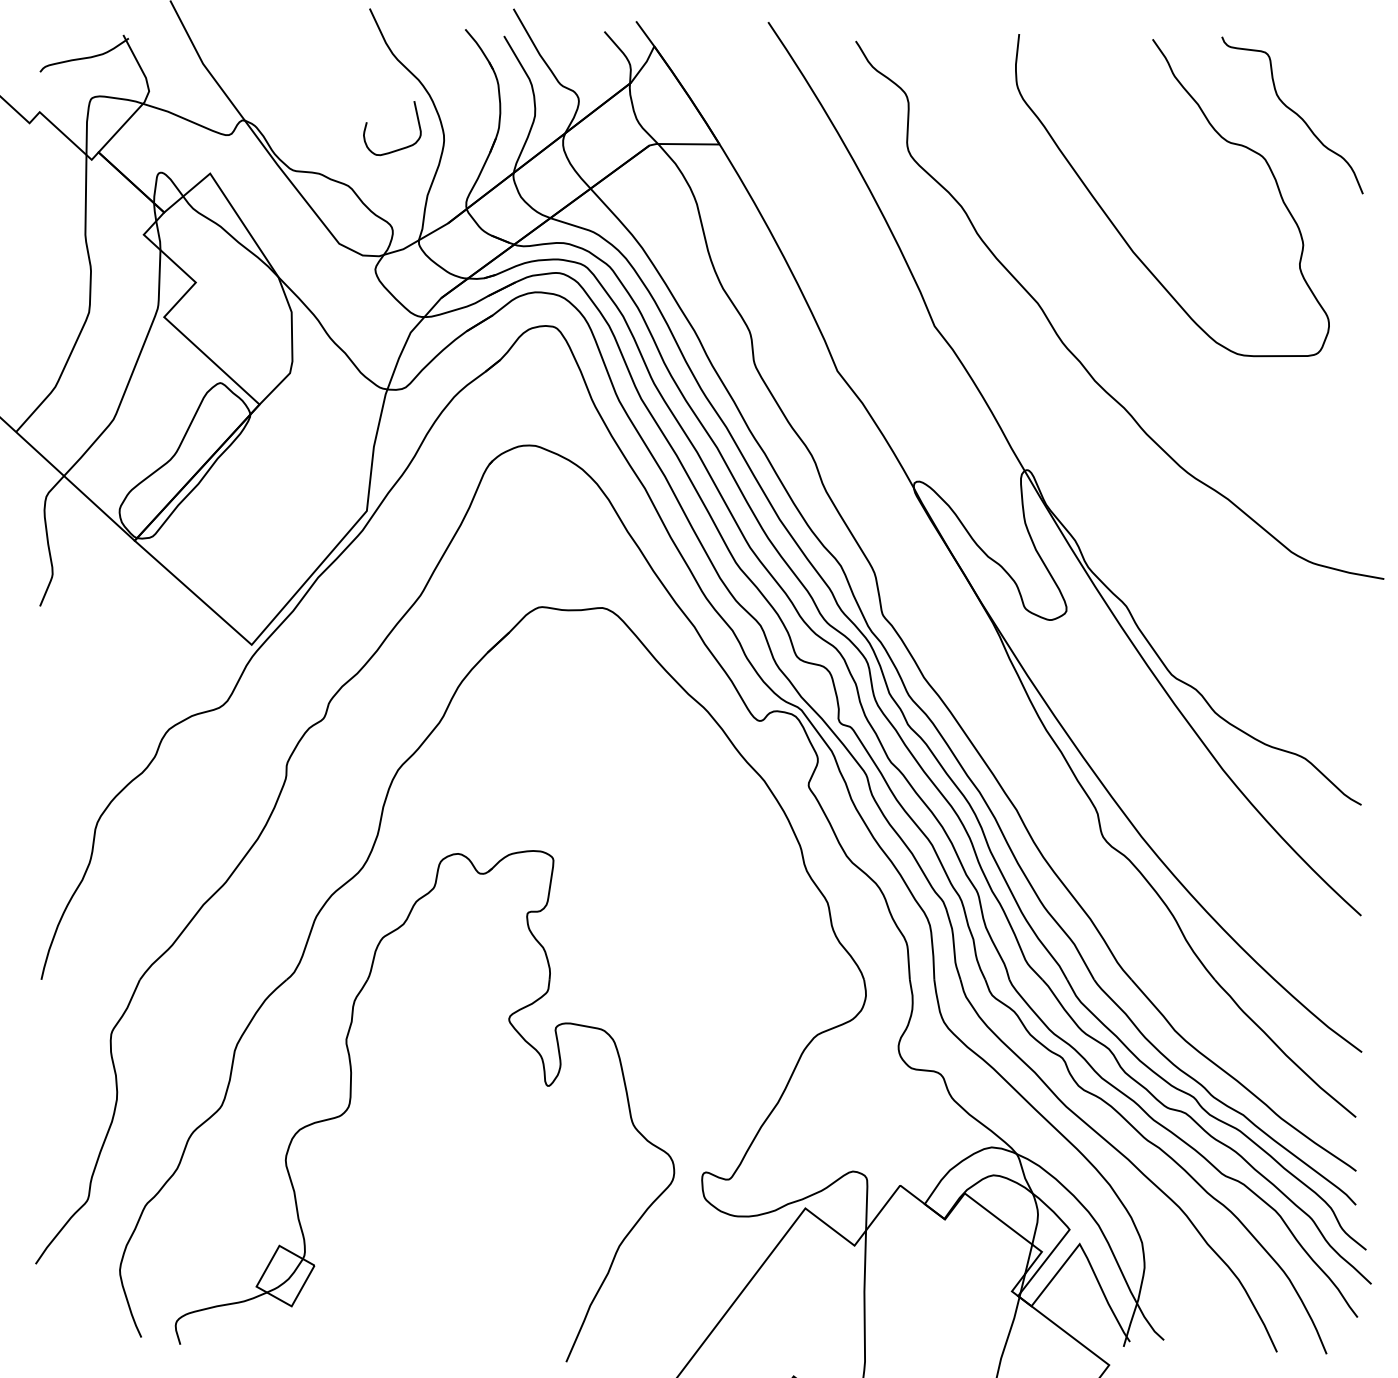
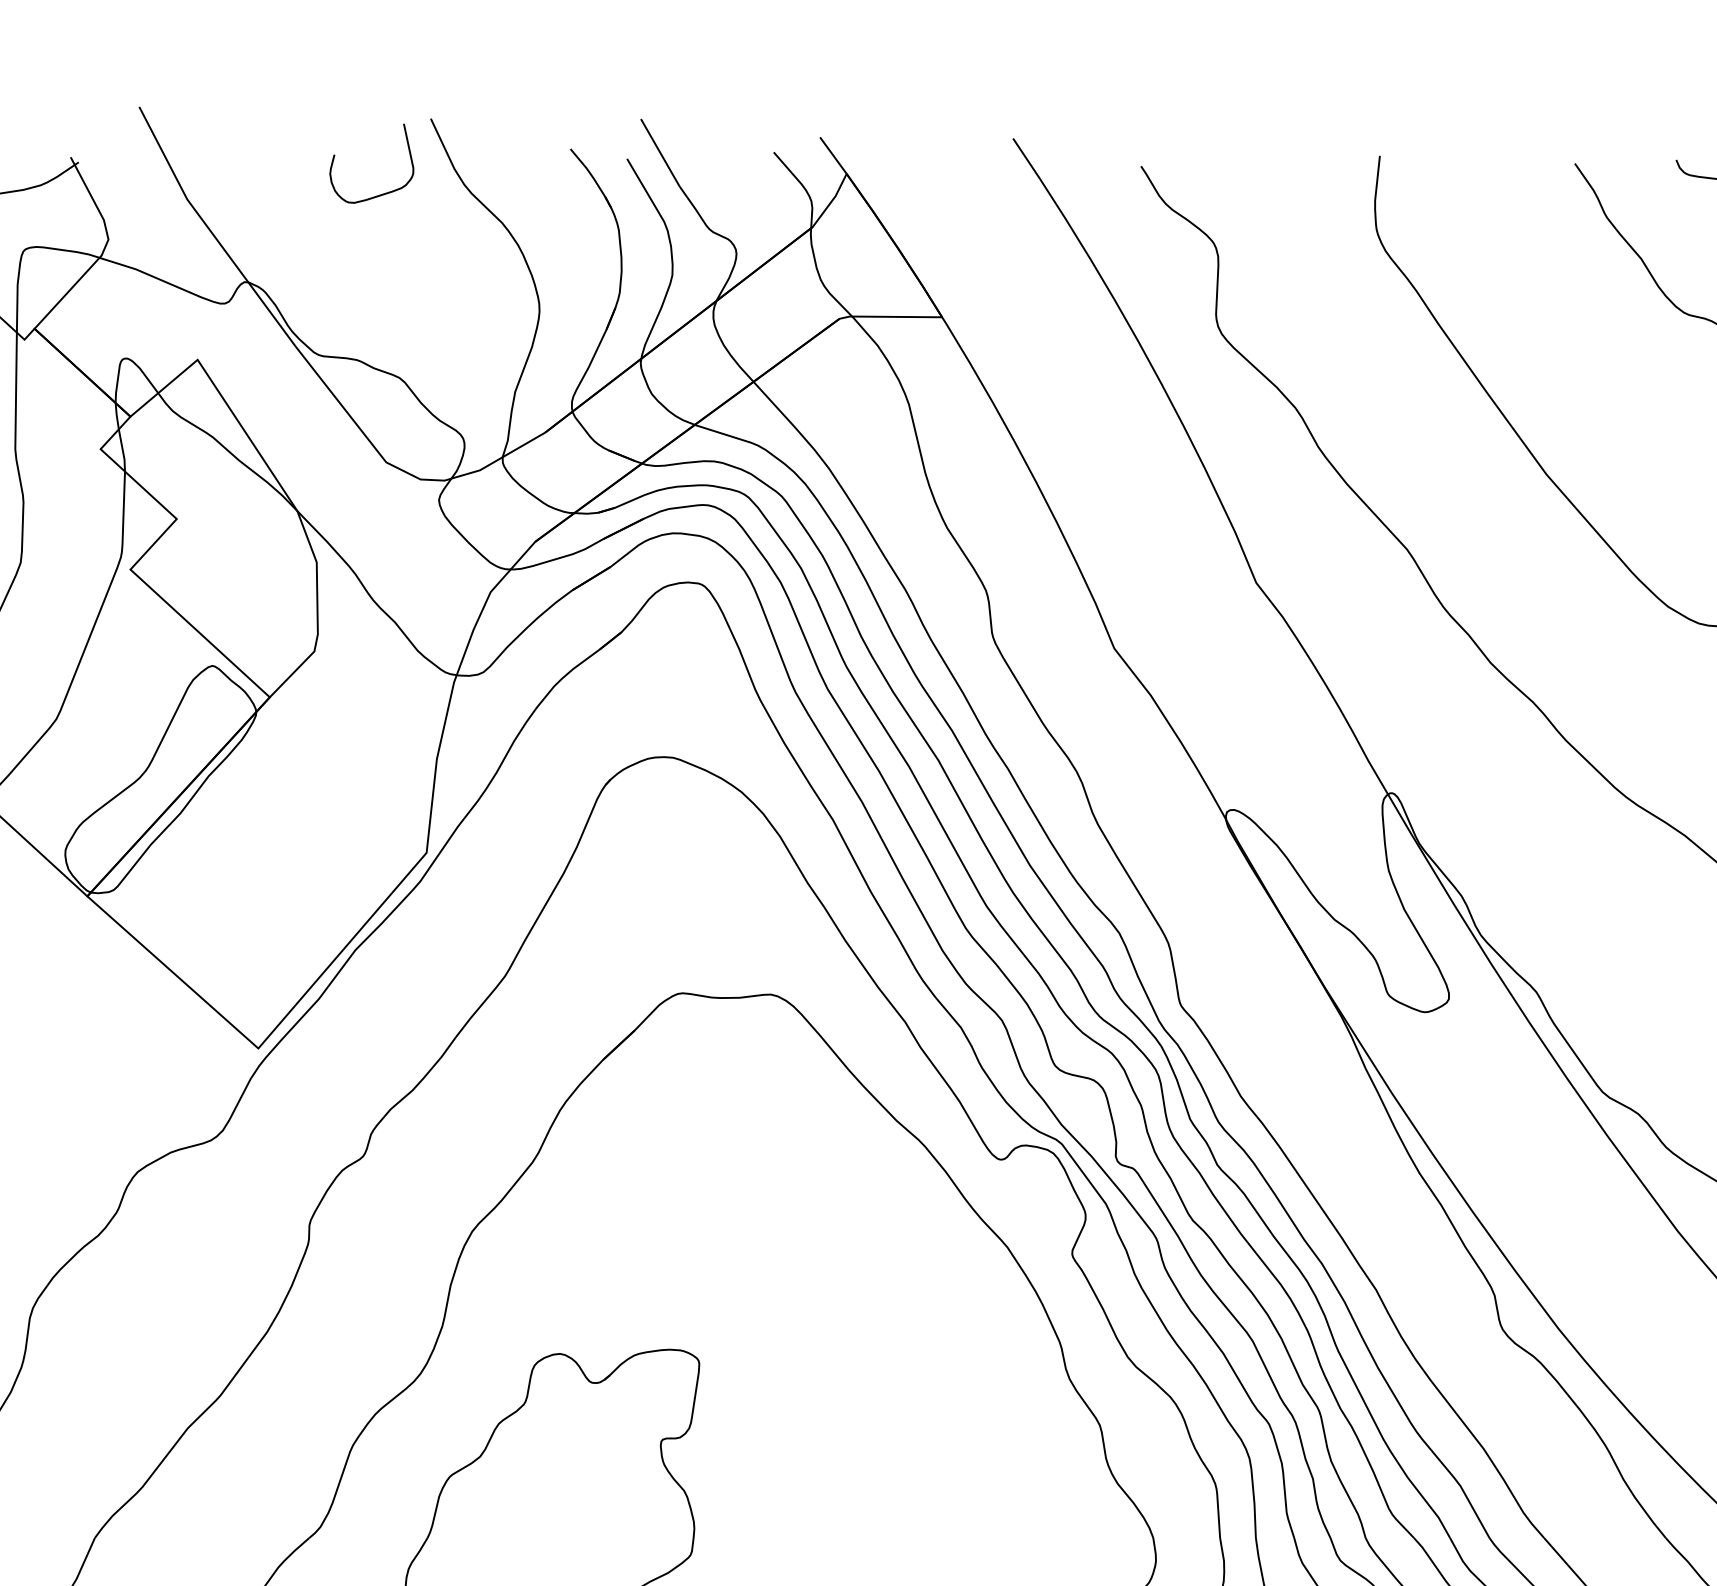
curve: (399, 148) -> (382, 193), moved

